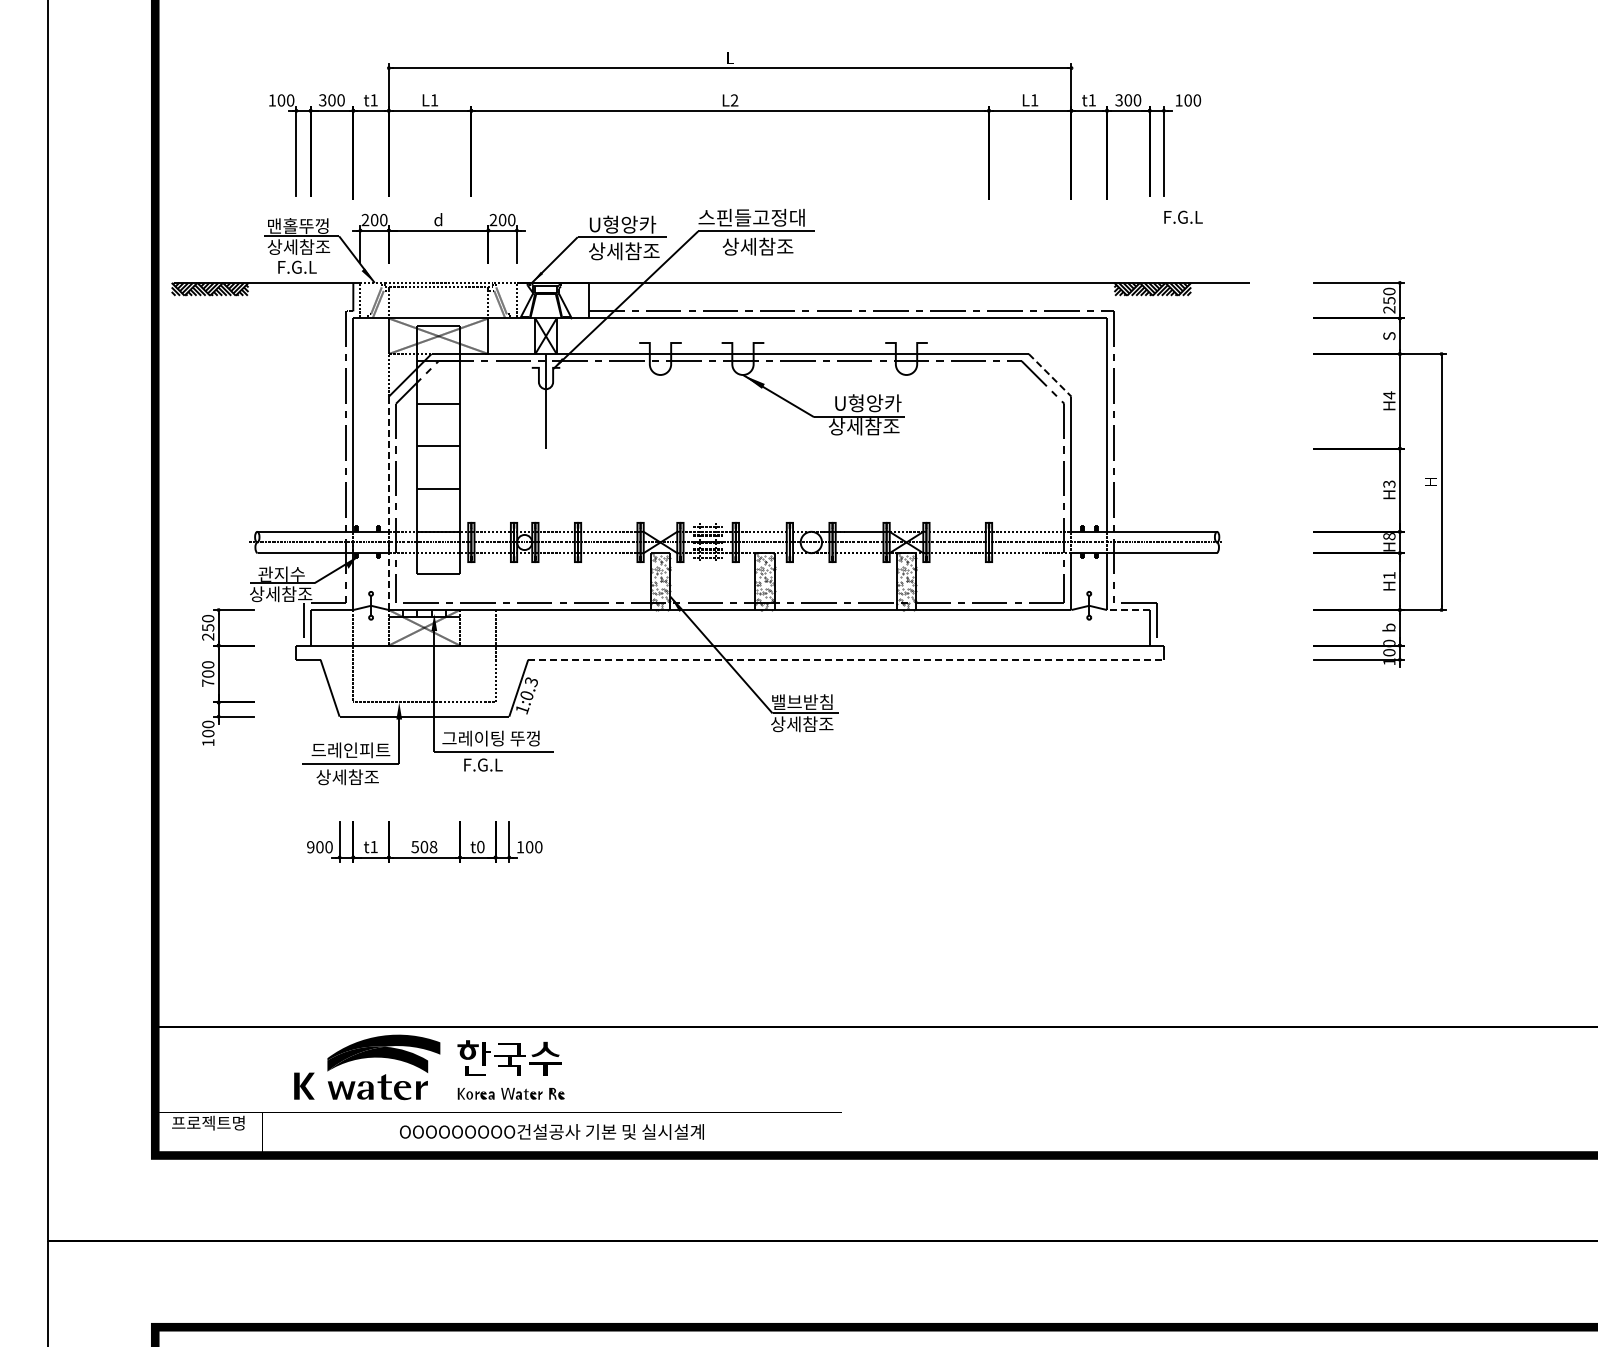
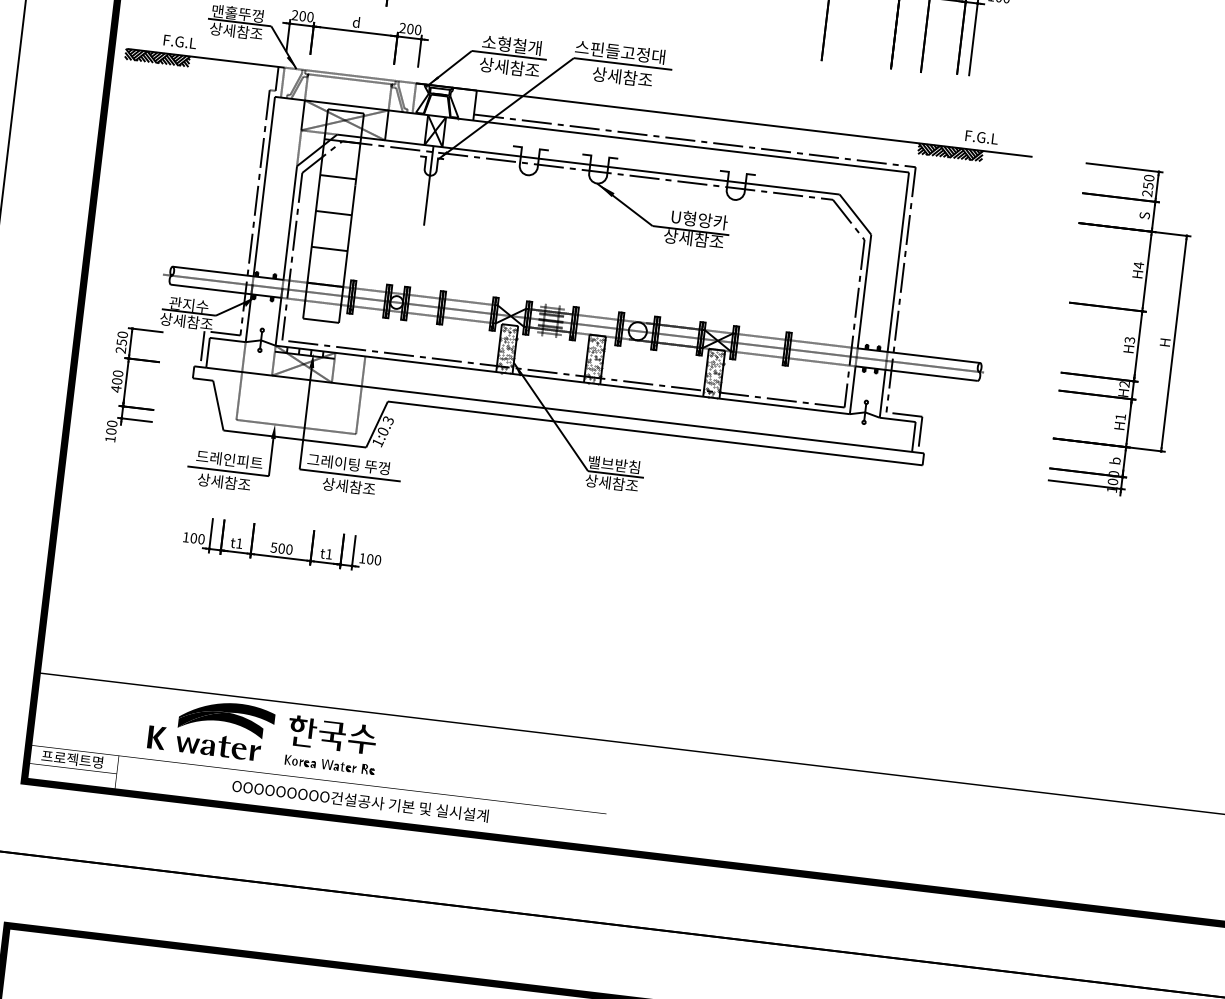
text: (1183, 216) -> (981, 136), moved
text: (623, 224) -> (511, 44), U형앙카 -> 소형철개
text: (297, 266) -> (180, 41), moved
line: (1050, 375) -> (855, 214), dashed -> solid
line: (388, 464) -> (289, 223), dashed -> solid
text: (1389, 536) -> (1124, 384), H8 -> H2
line: (388, 581) -> (278, 321), dashed -> solid
line: (1127, 610) -> (896, 420), dashed -> solid
line: (846, 659) -> (655, 433), dashed -> solid
text: (208, 683) -> (116, 389), 700 -> 400
text: (494, 764) -> (348, 486), F.G.L -> 상세참조
text: (433, 846) -> (289, 549), 508 -> 500
text: (480, 846) -> (328, 553), t0 -> t1
text: (310, 847) -> (185, 537), 900 -> 100

